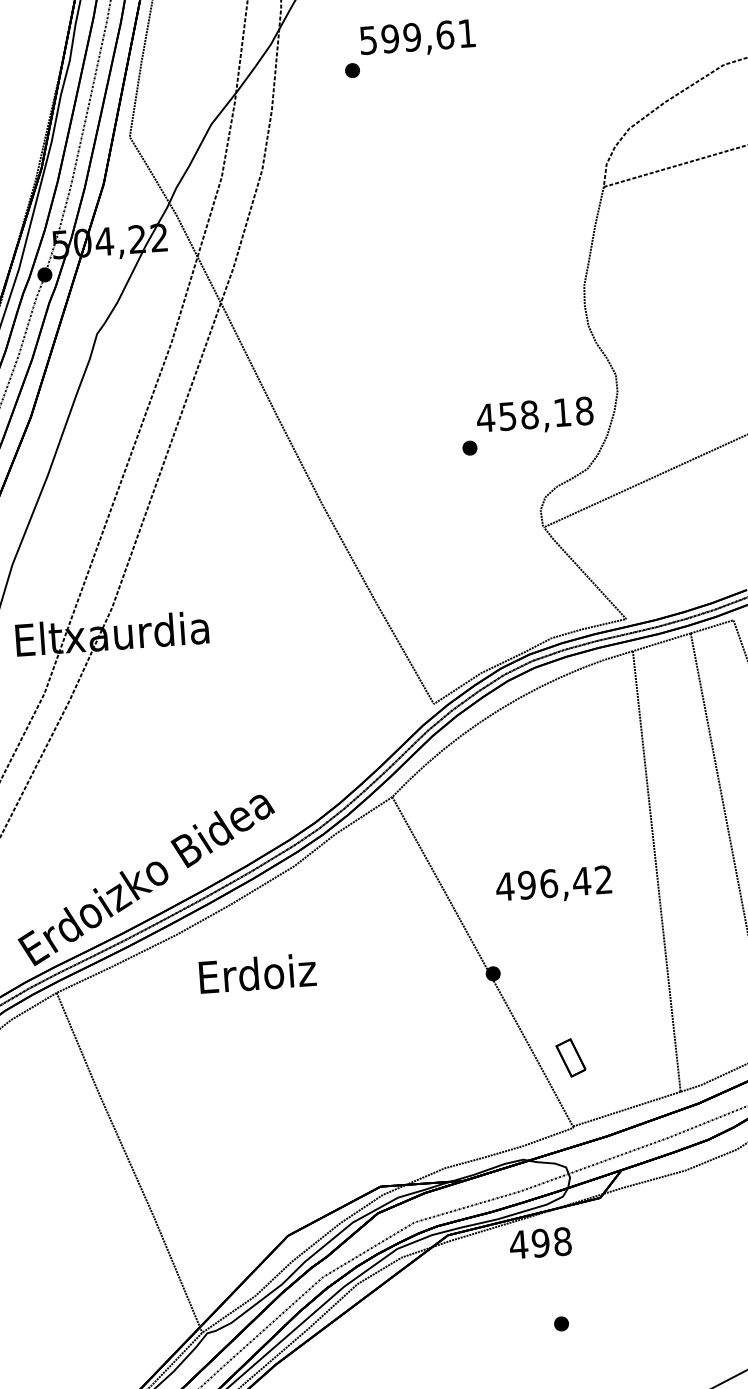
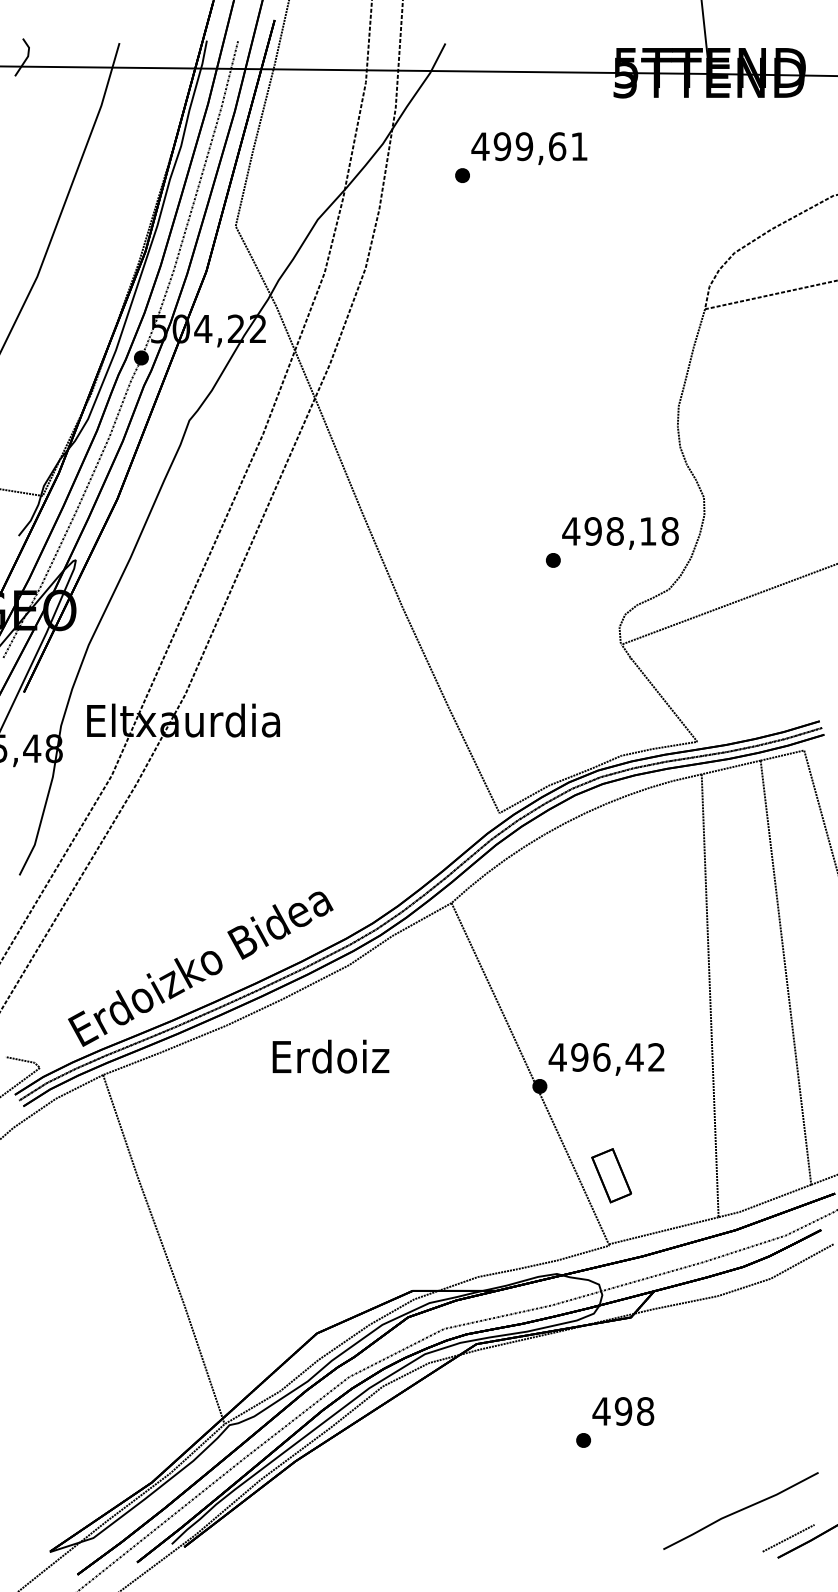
text: (368, 40) -> (480, 146), 599,61 -> 499,61
text: (507, 416) -> (592, 531), 458,18 -> 498,18
text: (553, 885) -> (606, 1059), moved
text: (257, 973) -> (330, 1056), moved
part: (570, 1057) -> (611, 1175), size x1.43
text: (540, 1243) -> (623, 1411), moved

